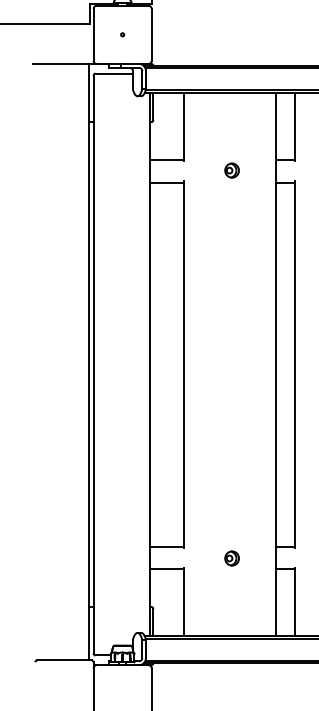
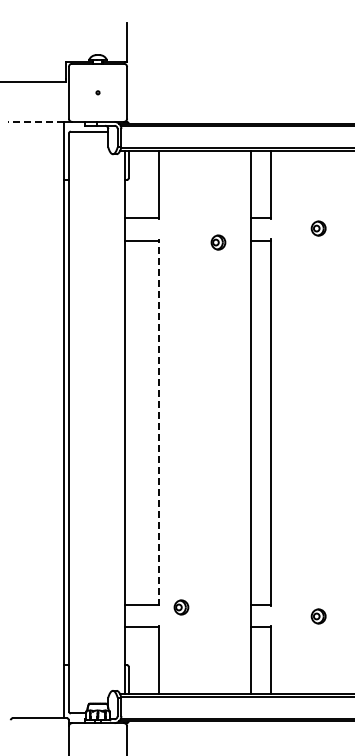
line: (60, 63) -> (35, 121), solid -> dashed
part: (232, 170) -> (218, 242), moved
line: (183, 364) -> (158, 422), solid -> dashed
part: (232, 558) -> (181, 607), moved

